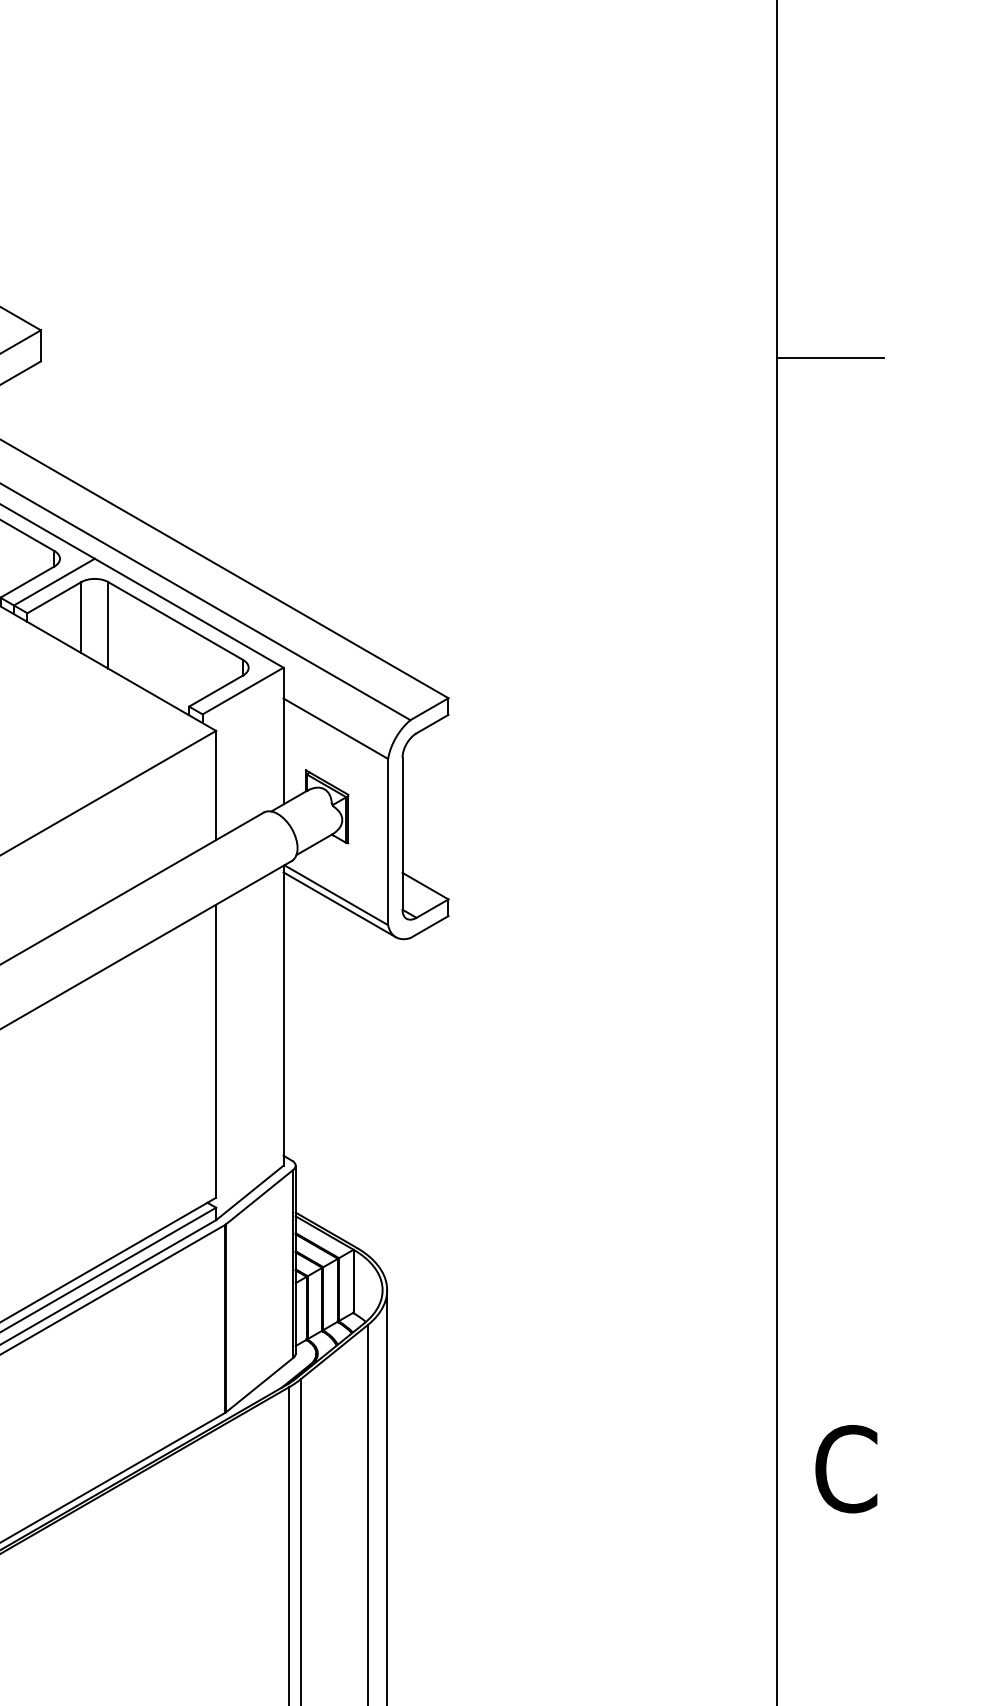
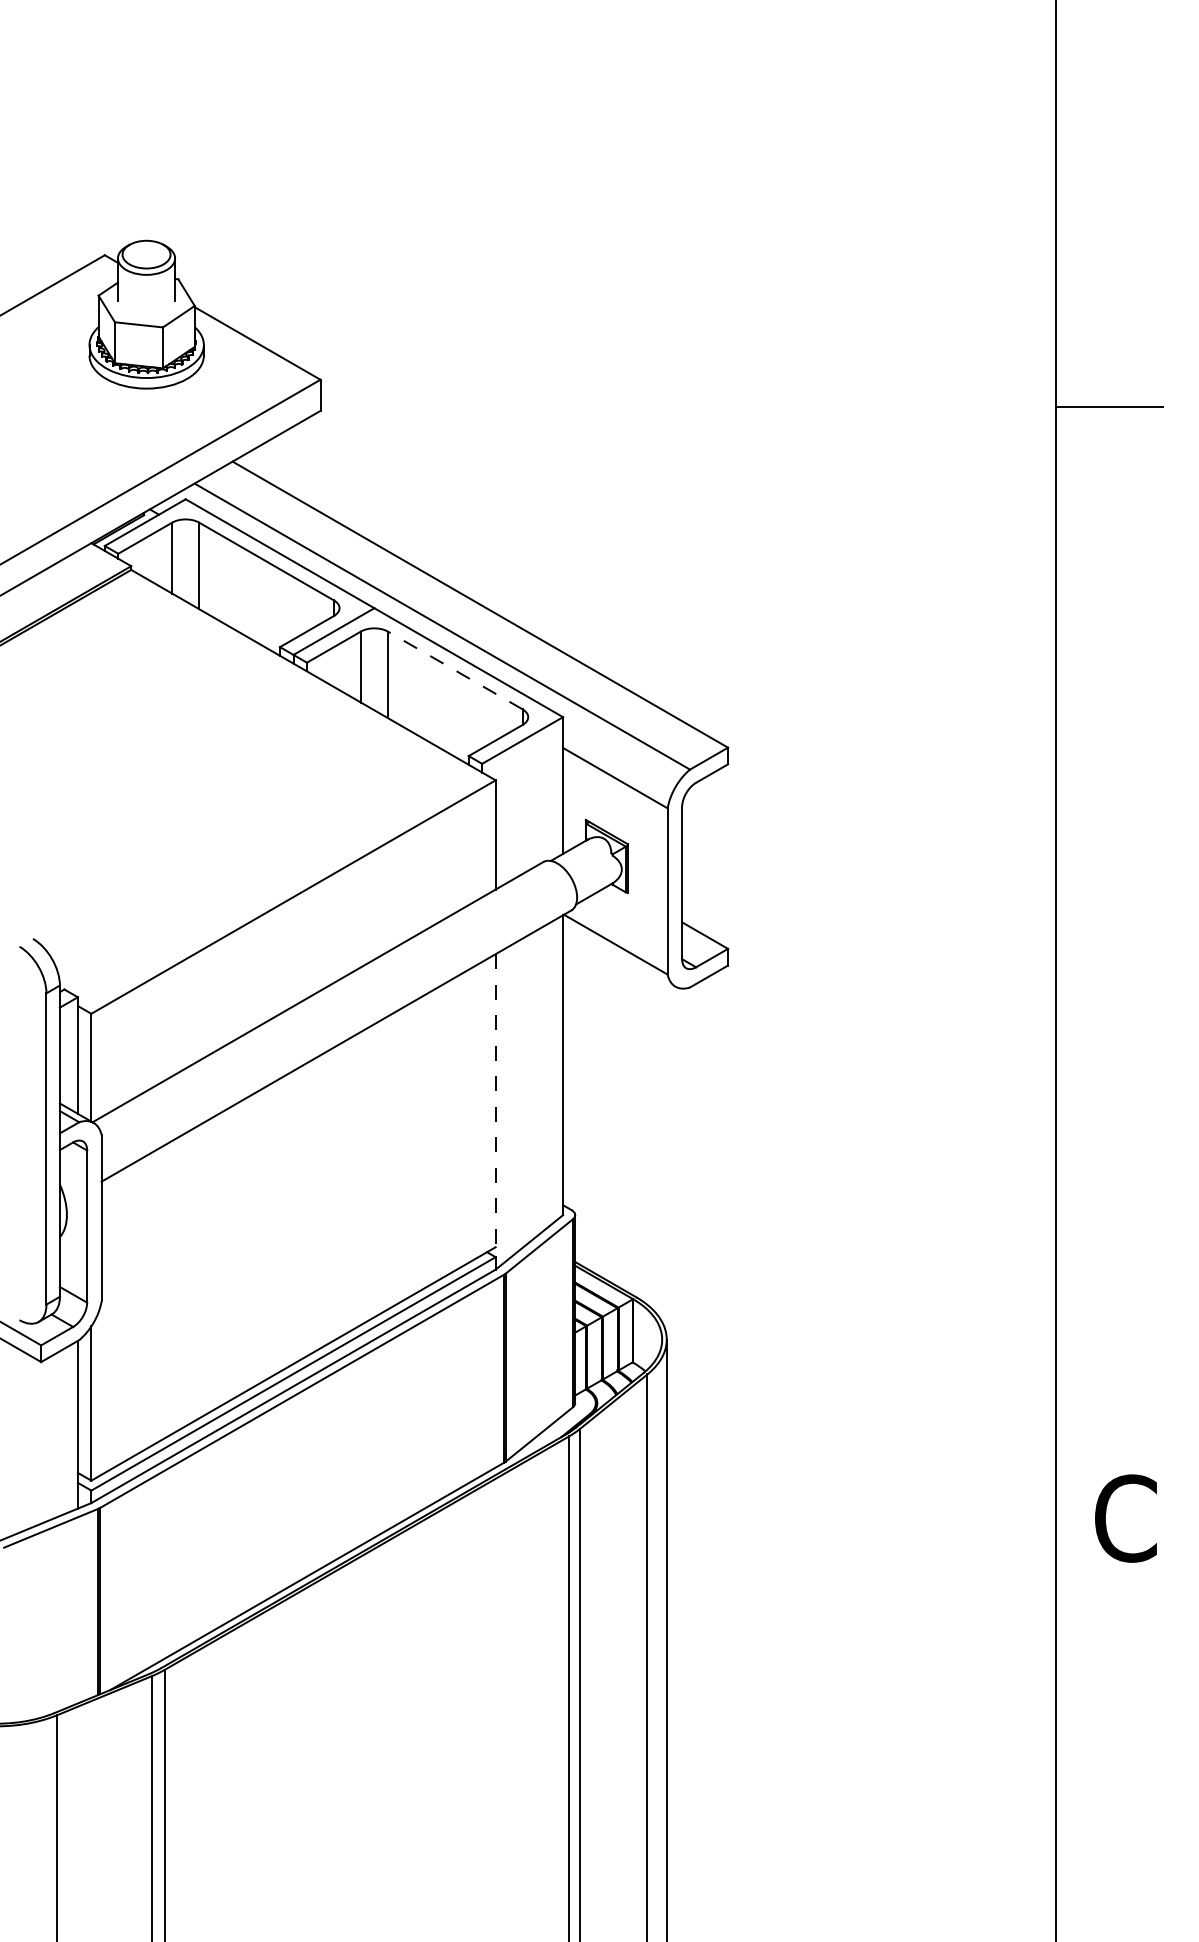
line: (175, 621) -> (455, 670), solid -> dashed
line: (339, 904) -> (619, 953), removed
line: (215, 1051) -> (495, 1100), solid -> dashed

